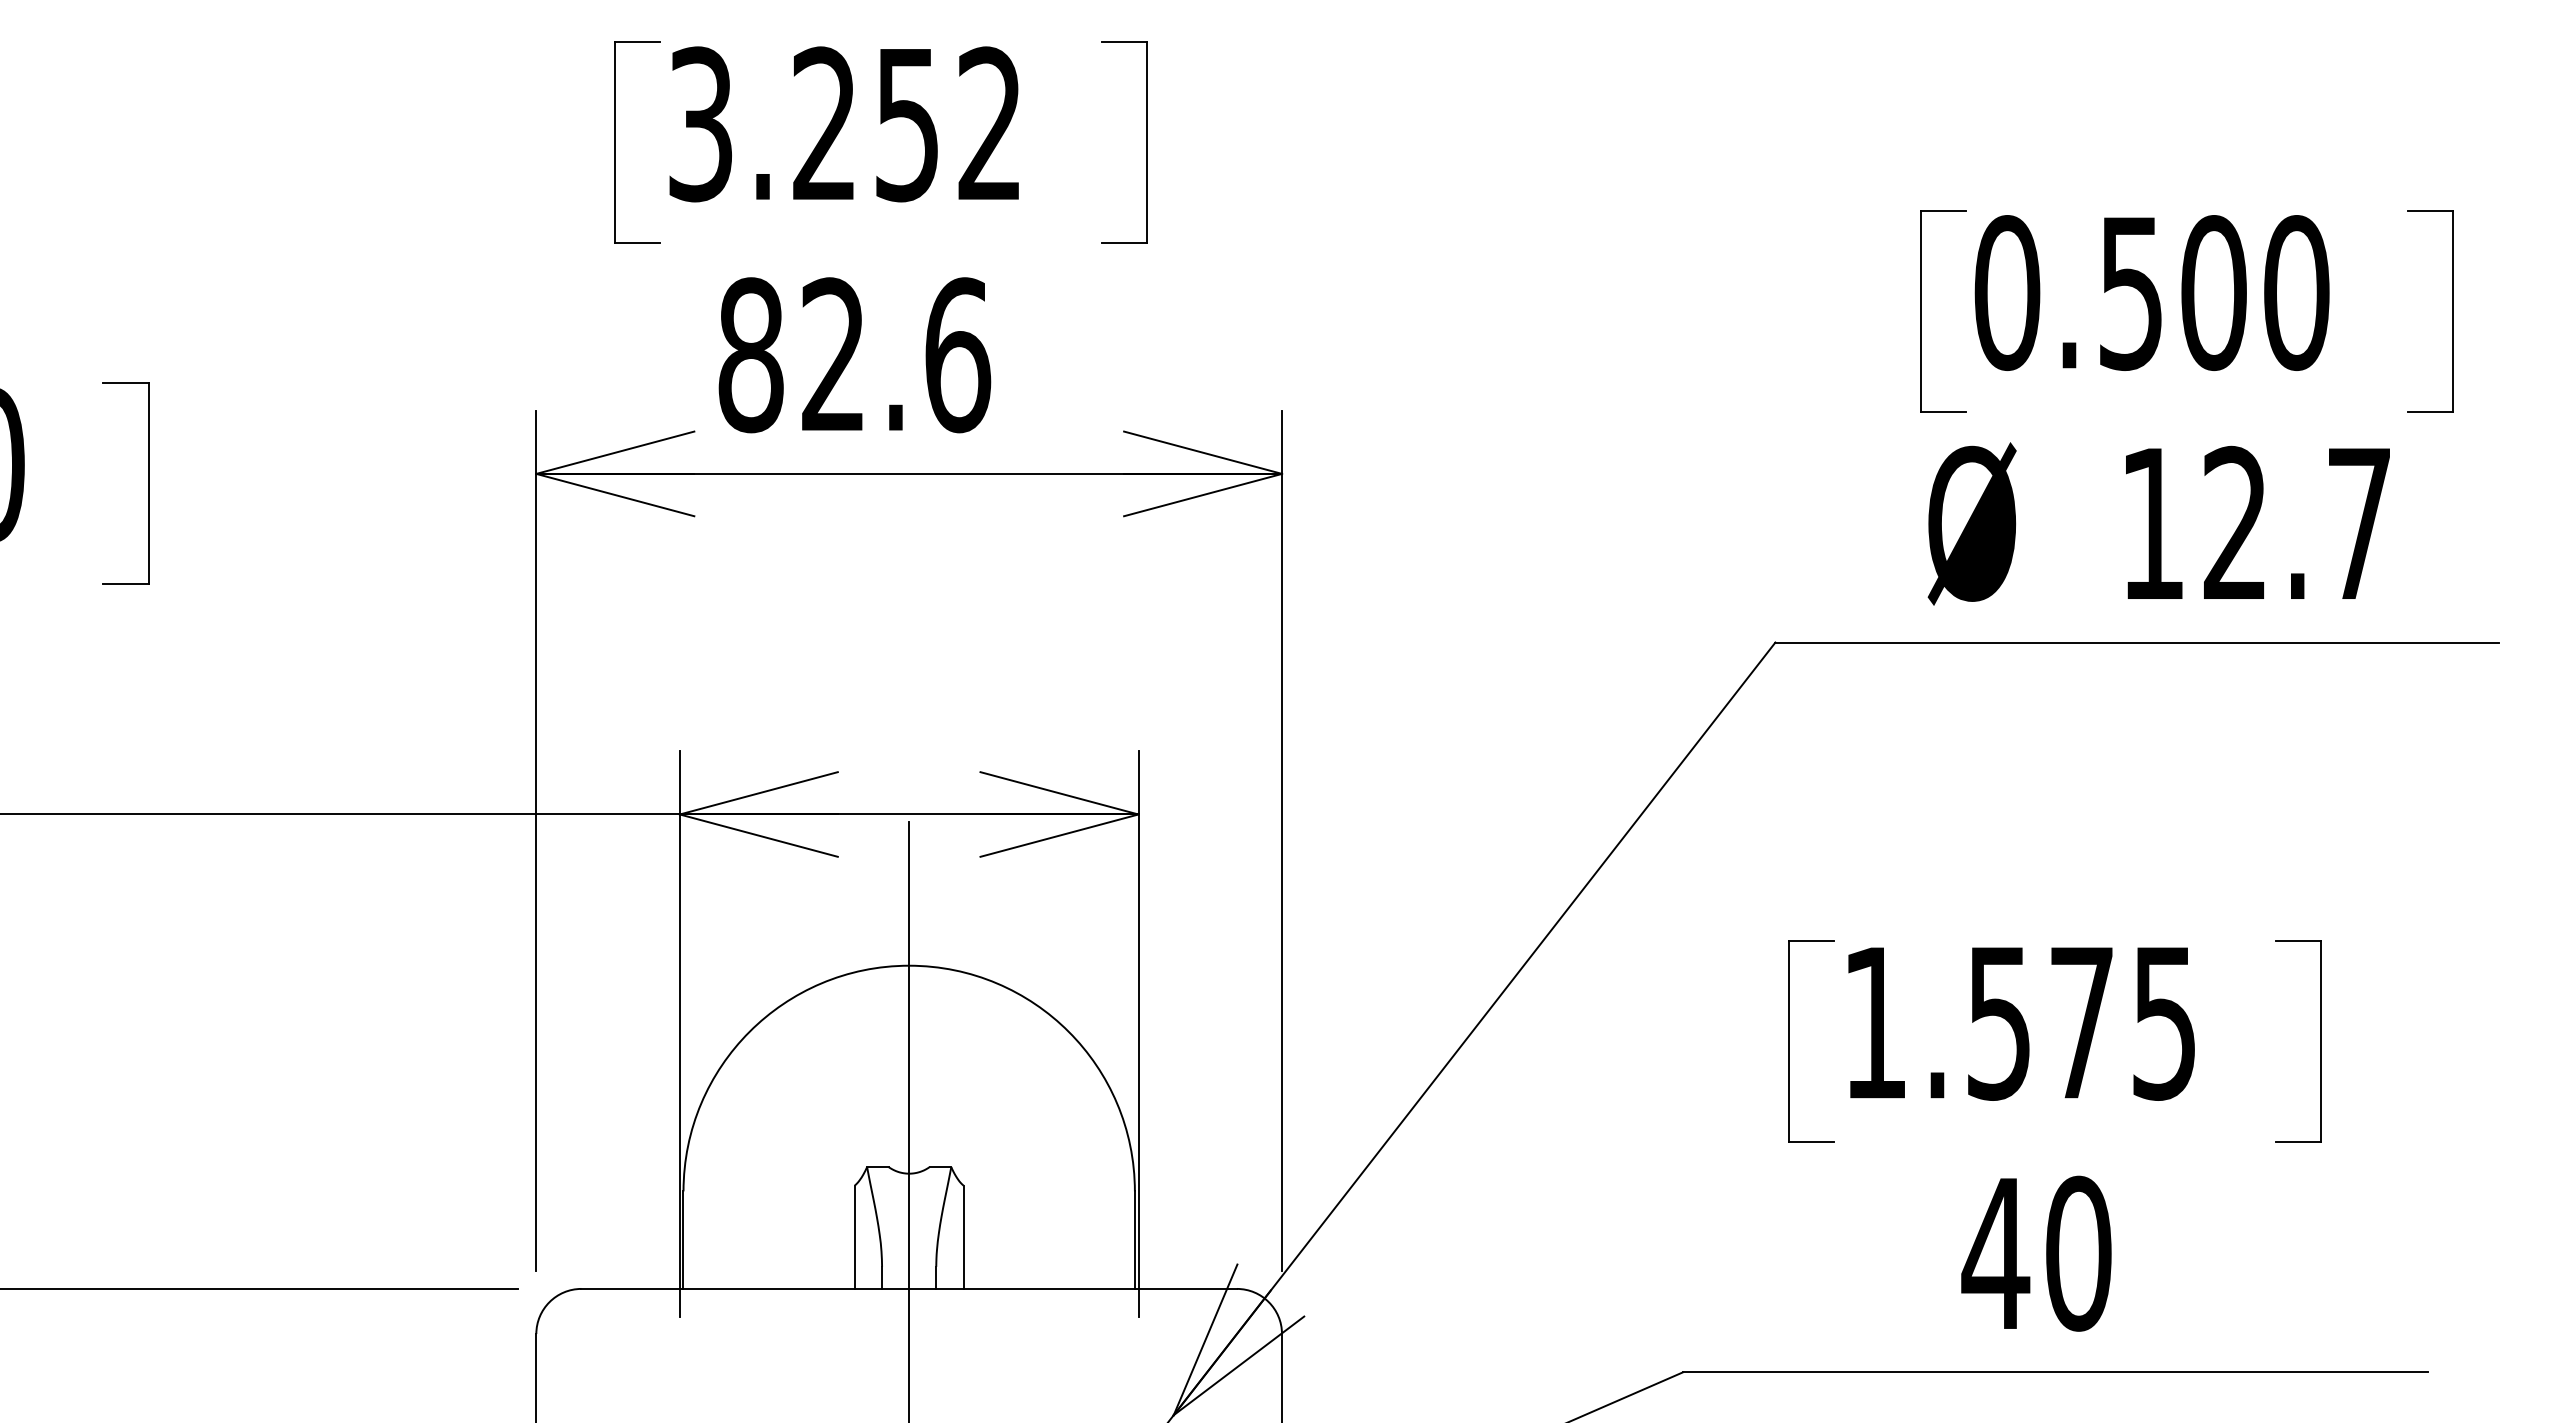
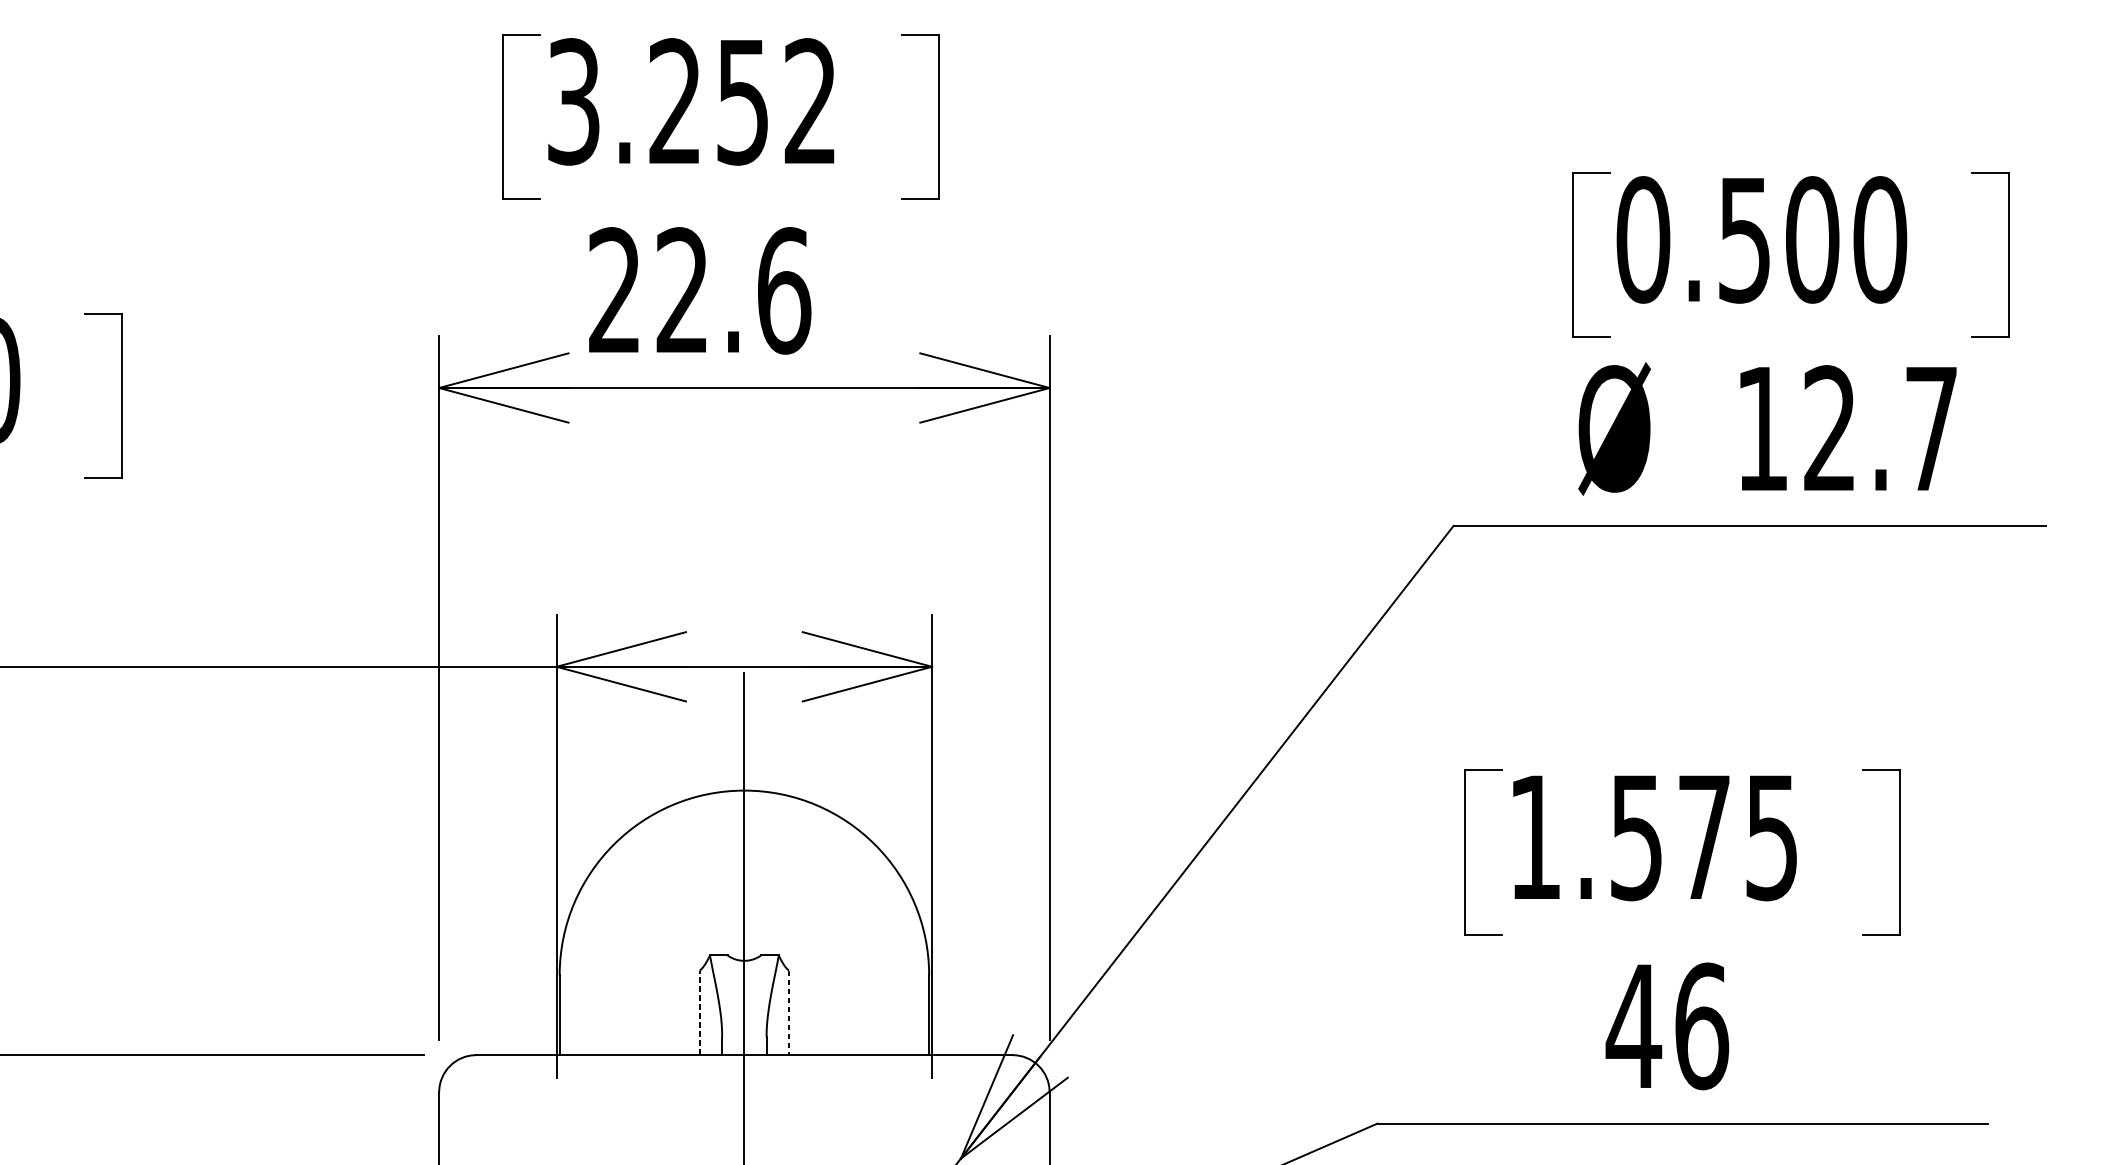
text: (750, 355) -> (614, 291), 82.6 -> 22.6
line: (854, 1237) -> (699, 1013), solid -> dashed
line: (963, 1237) -> (788, 1013), solid -> dashed
text: (2079, 1253) -> (1702, 1026), 40 -> 46

